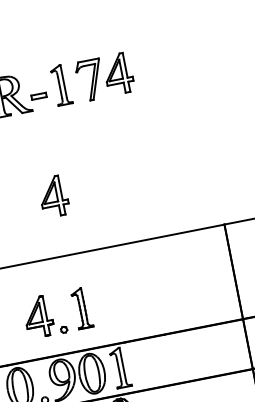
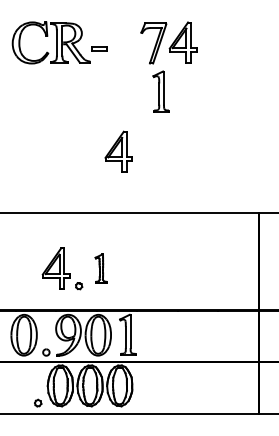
part: (60, 85) -> (160, 91), moved
part: (53, 196) -> (118, 151), moved
part: (81, 308) -> (100, 268), size x0.7

